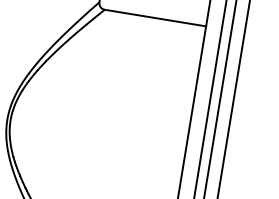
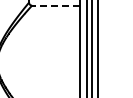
line: (154, 17) -> (55, 5), solid -> dashed

